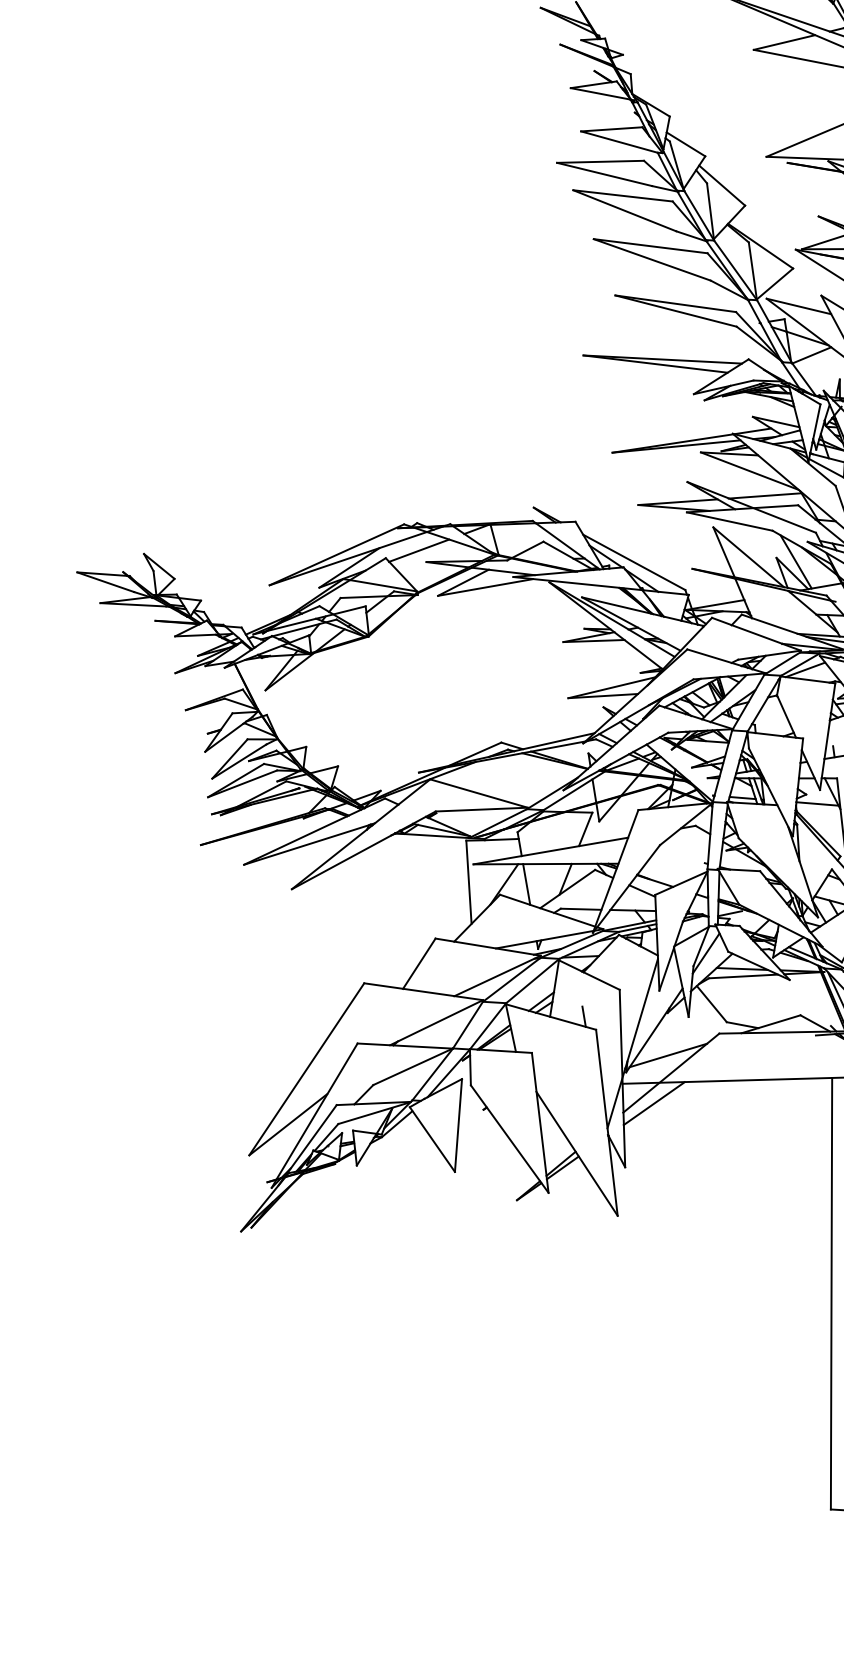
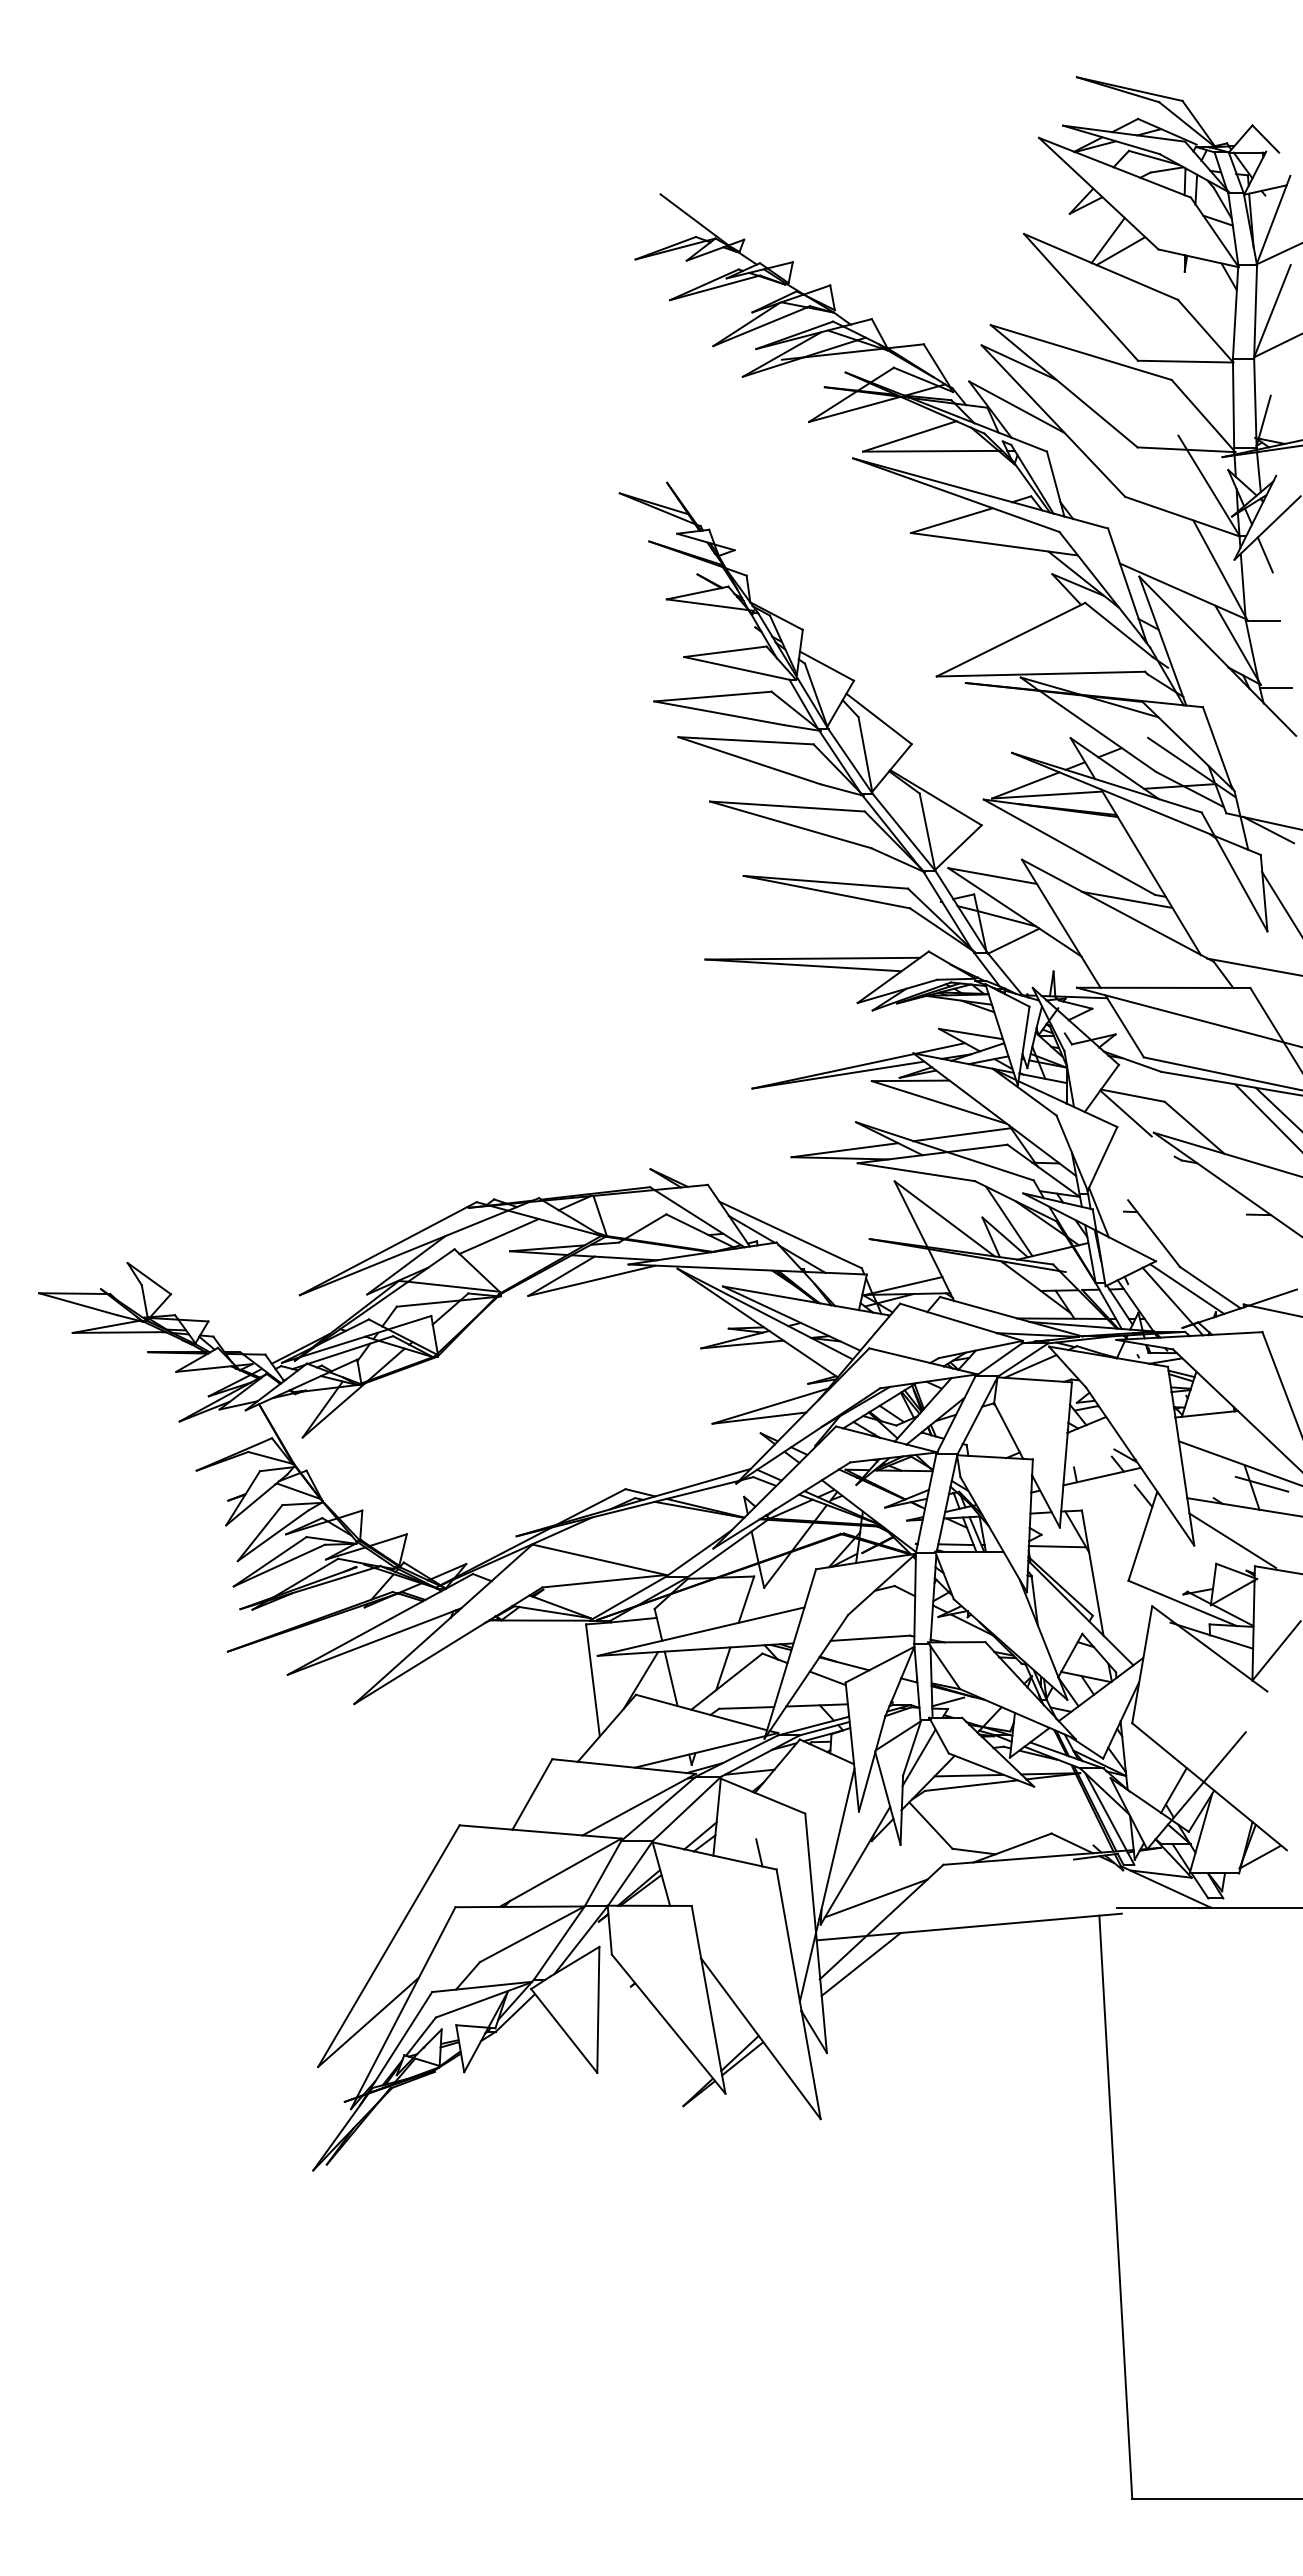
line: (675, 862) -> (870, 1637), added

